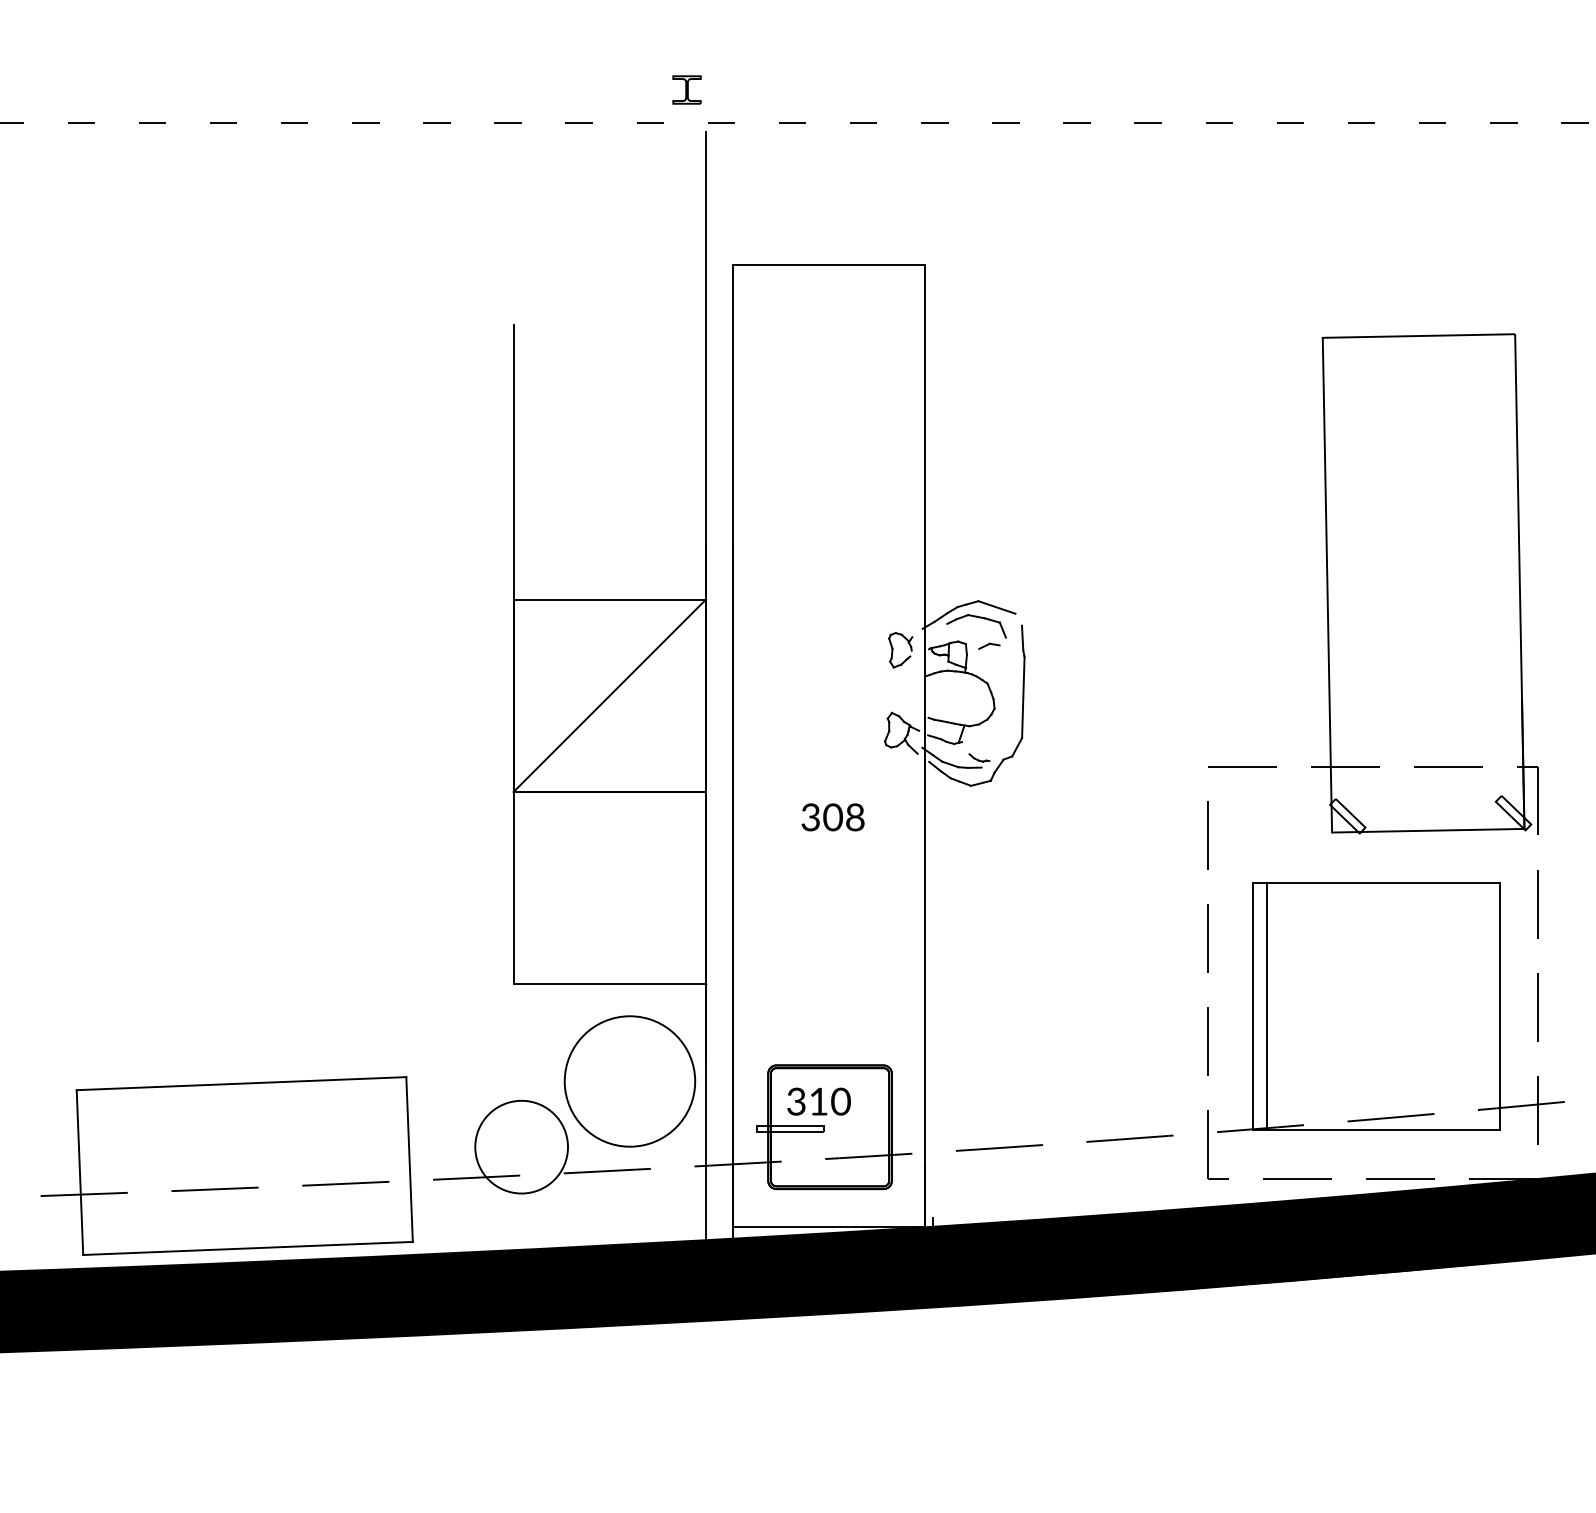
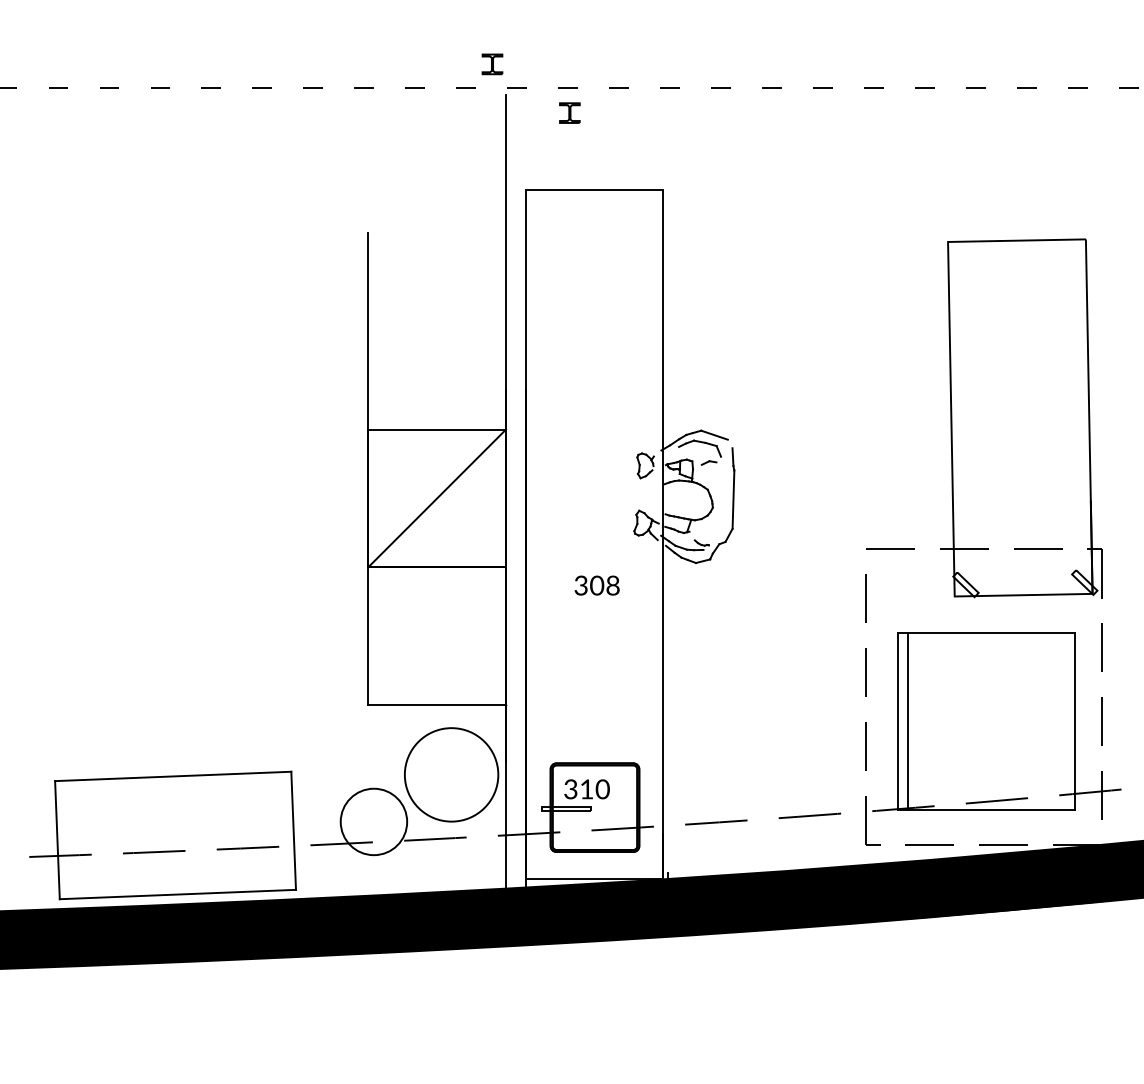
part: (794, 157) -> (569, 112), added

